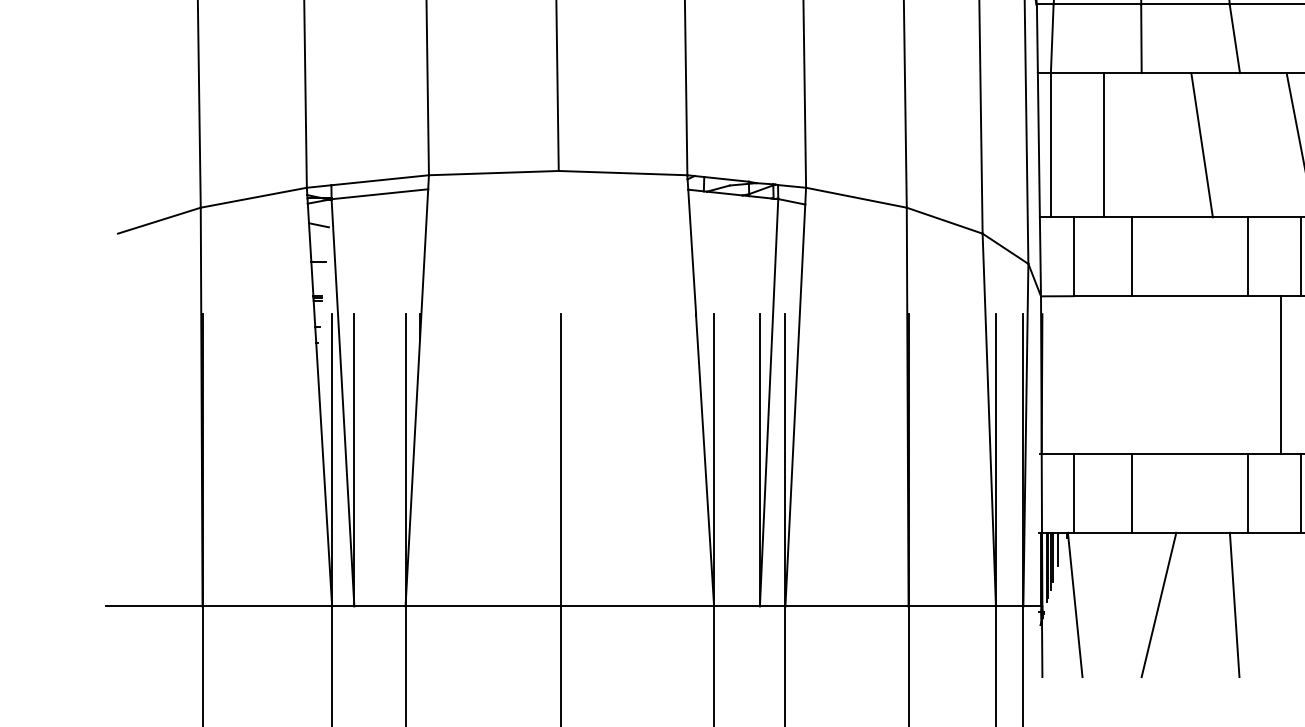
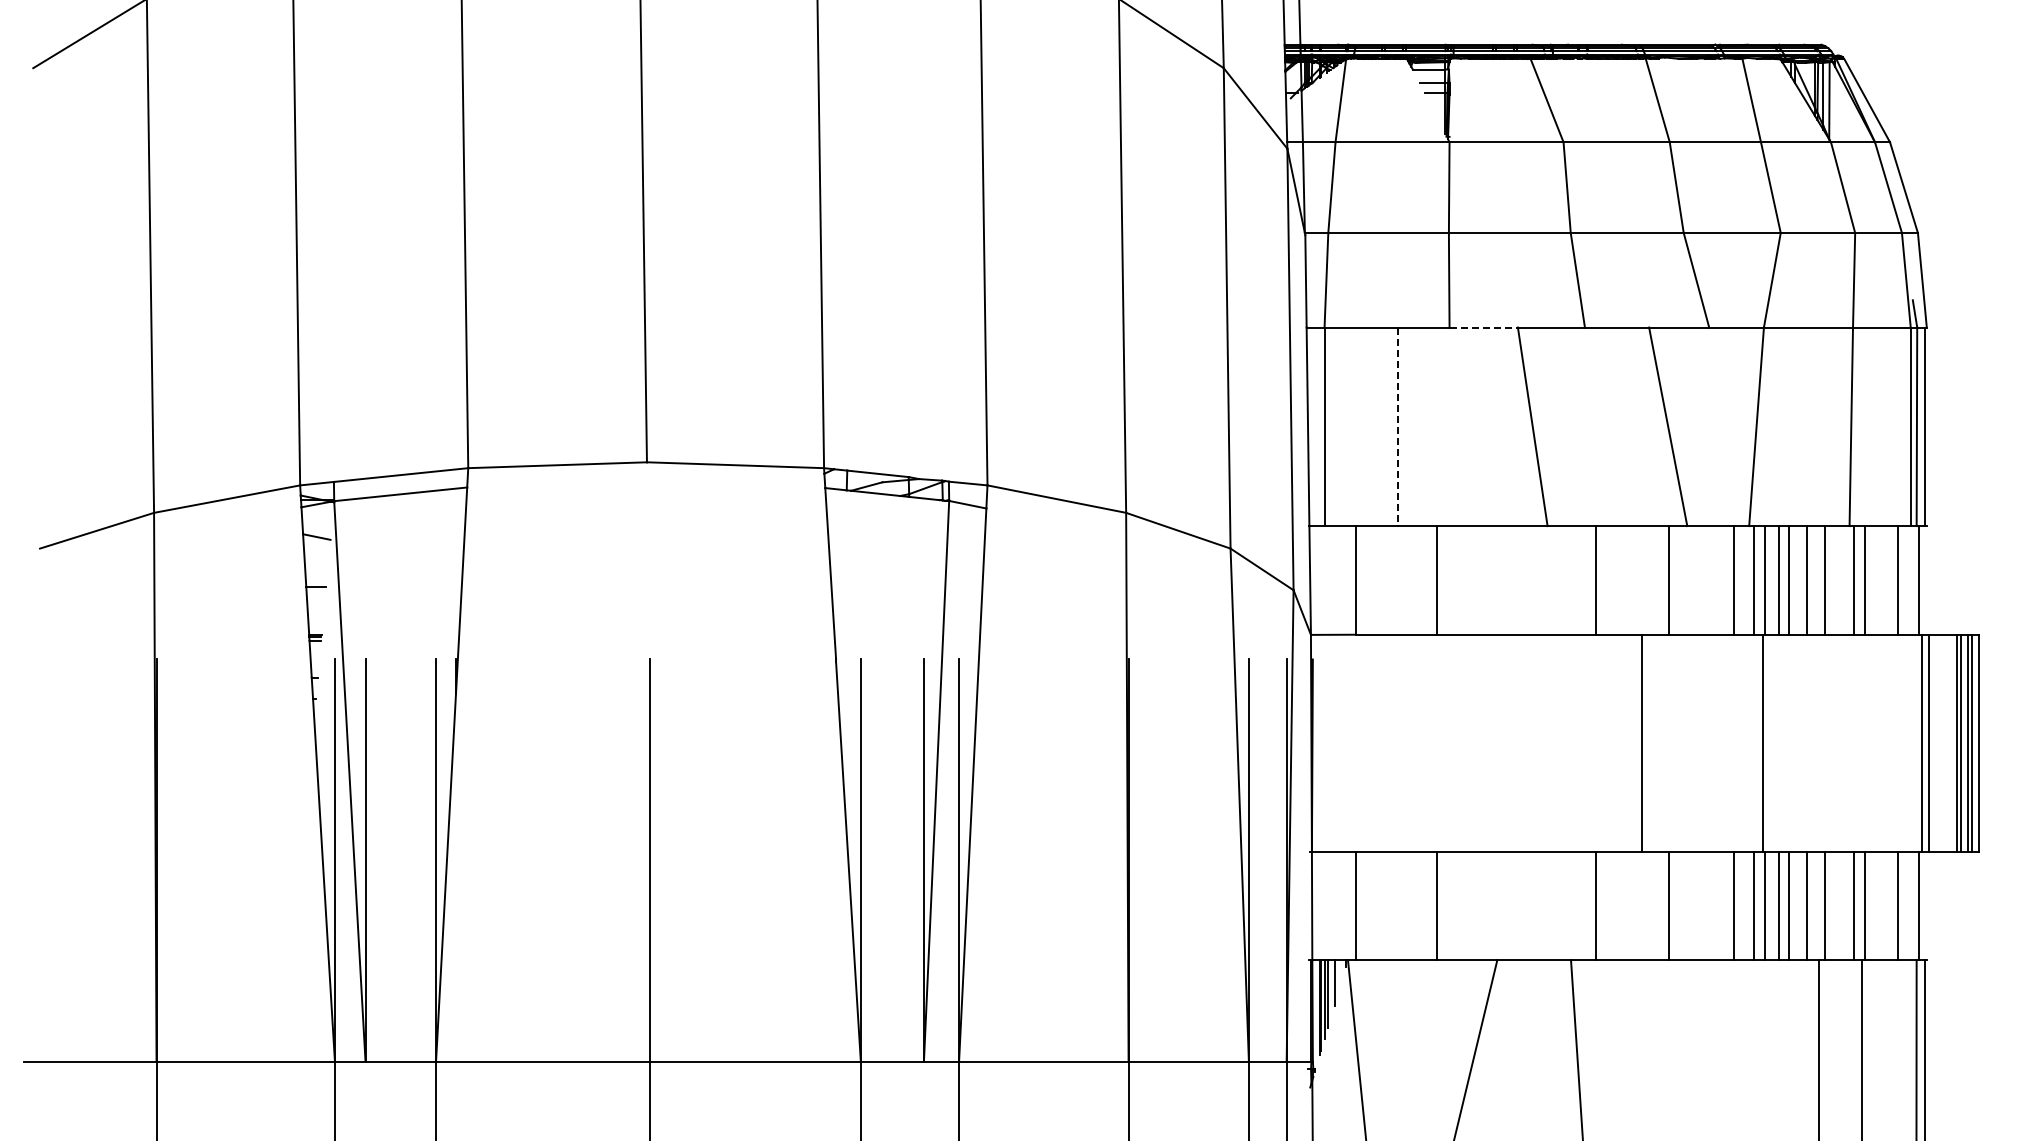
line: (1167, 73) -> (1484, 327), solid -> dashed
line: (1104, 145) -> (1398, 427), solid -> dashed

